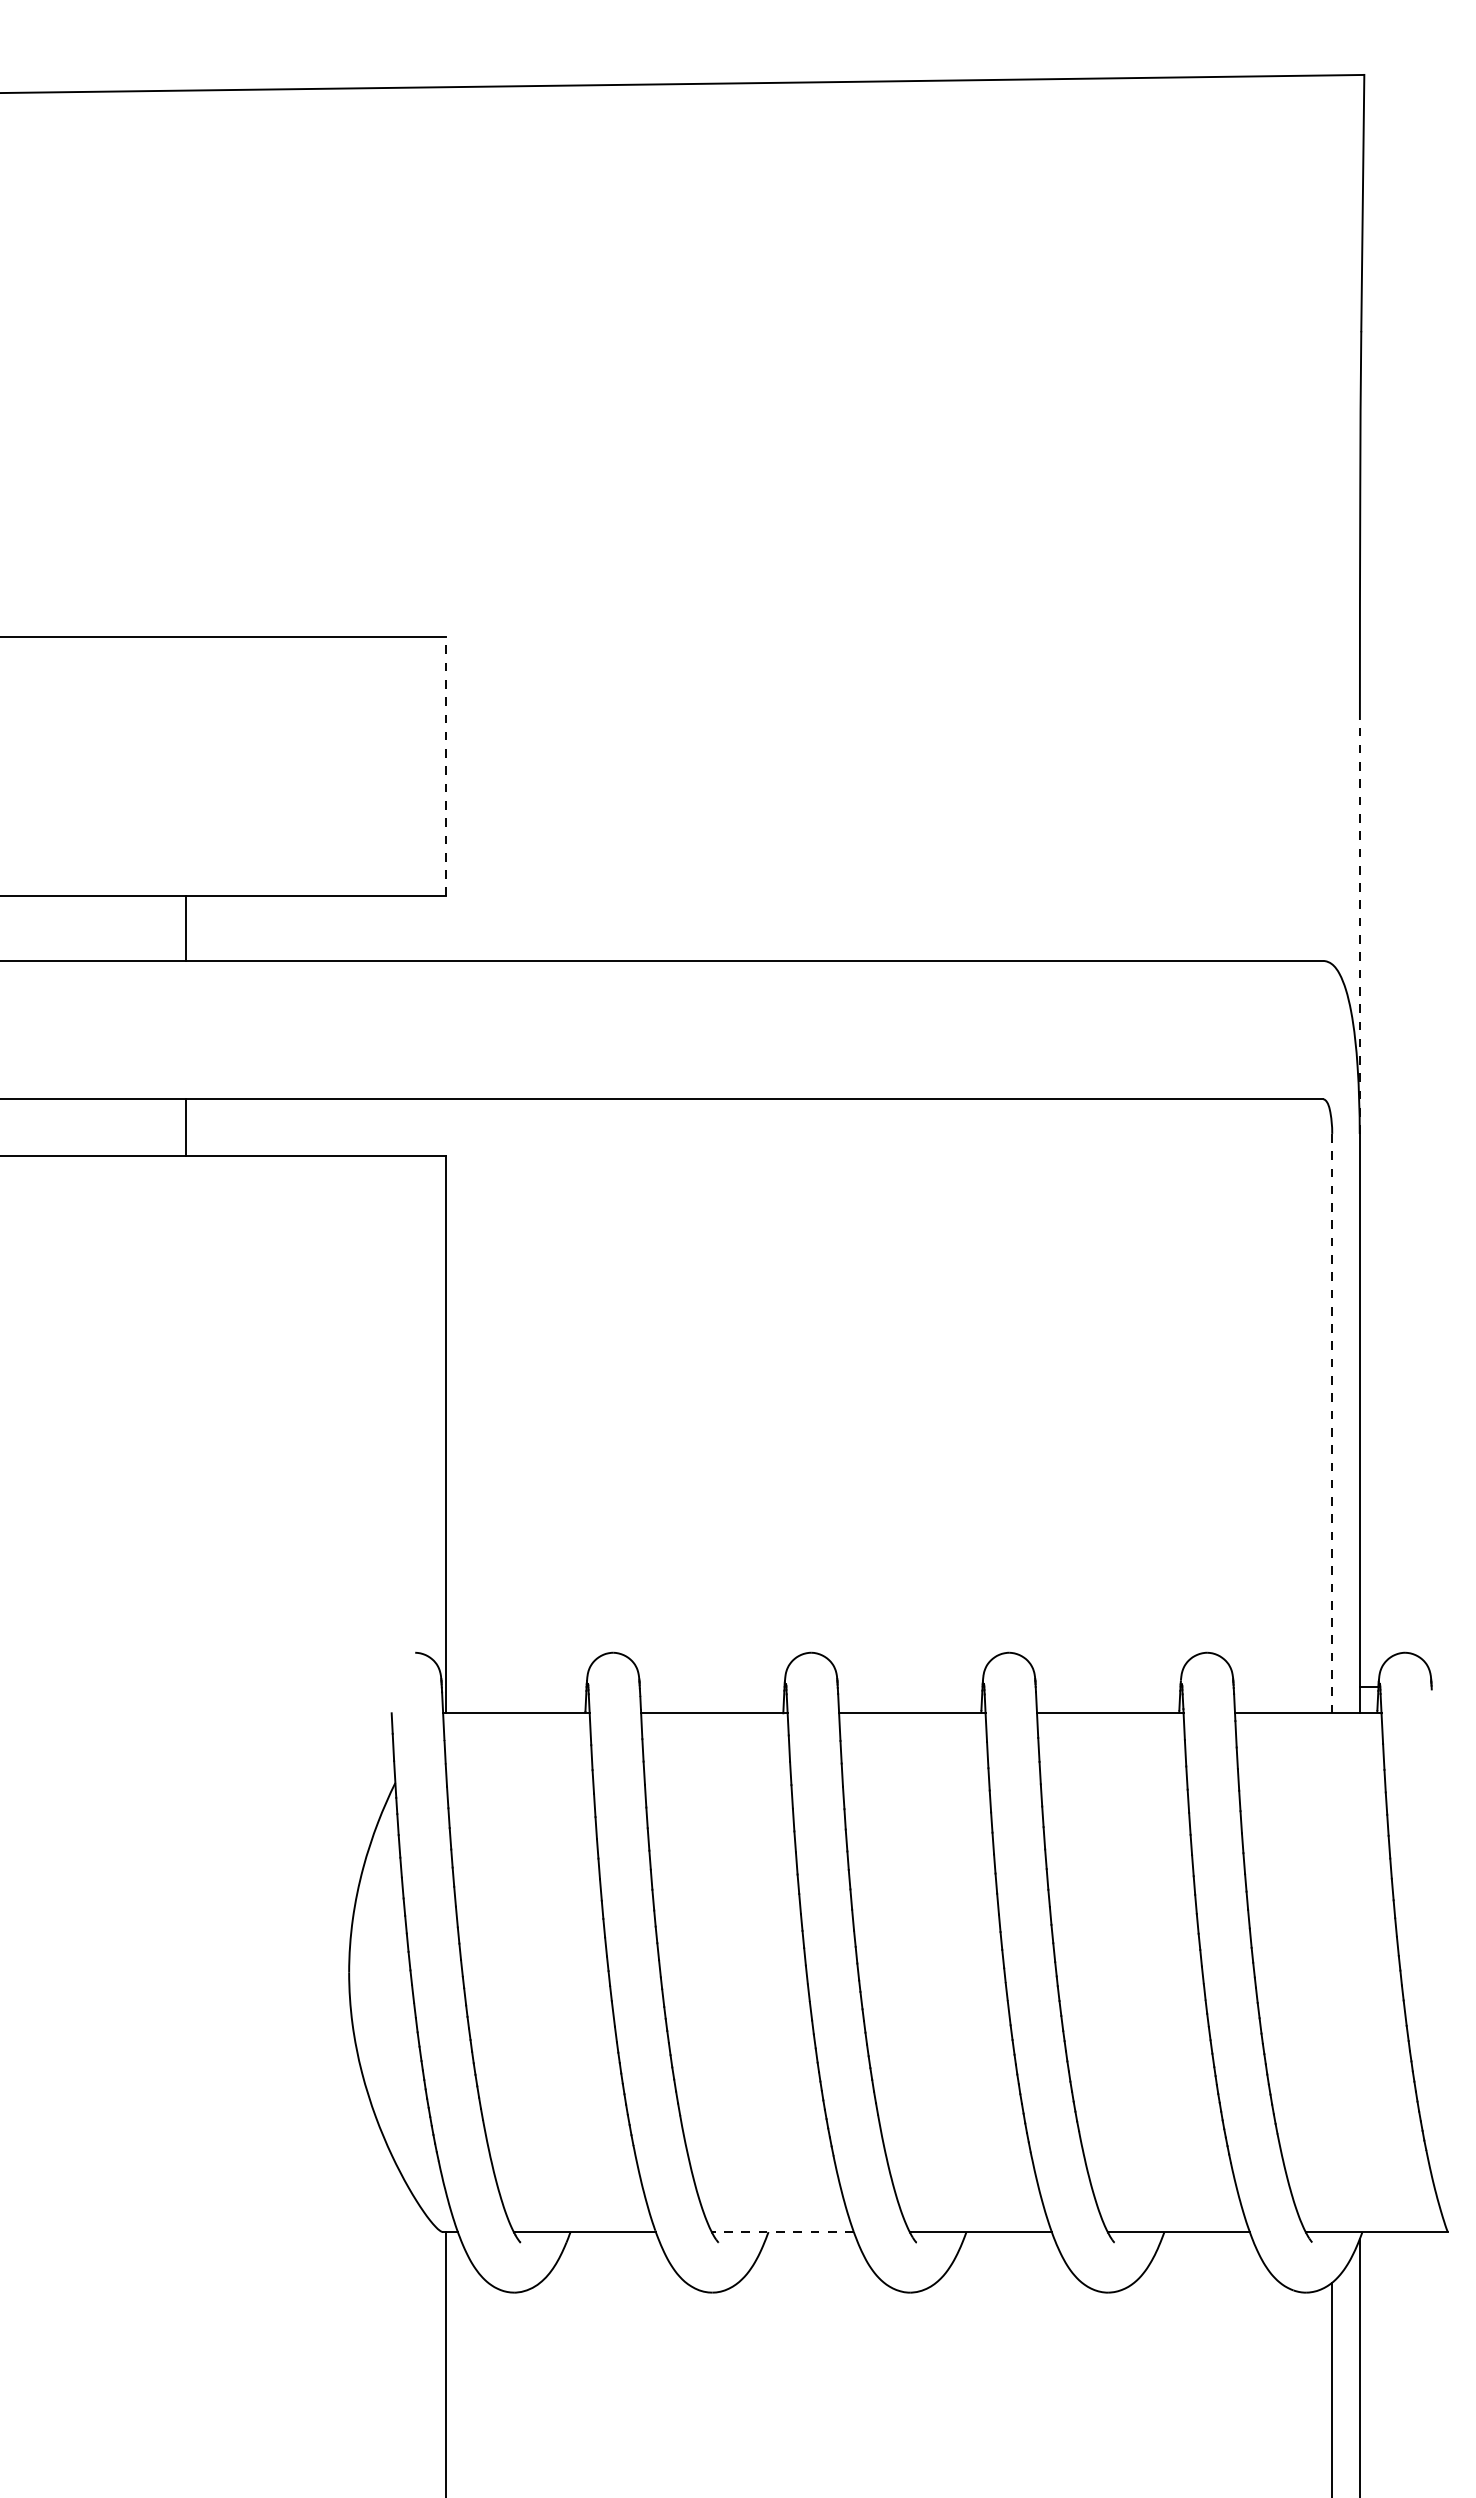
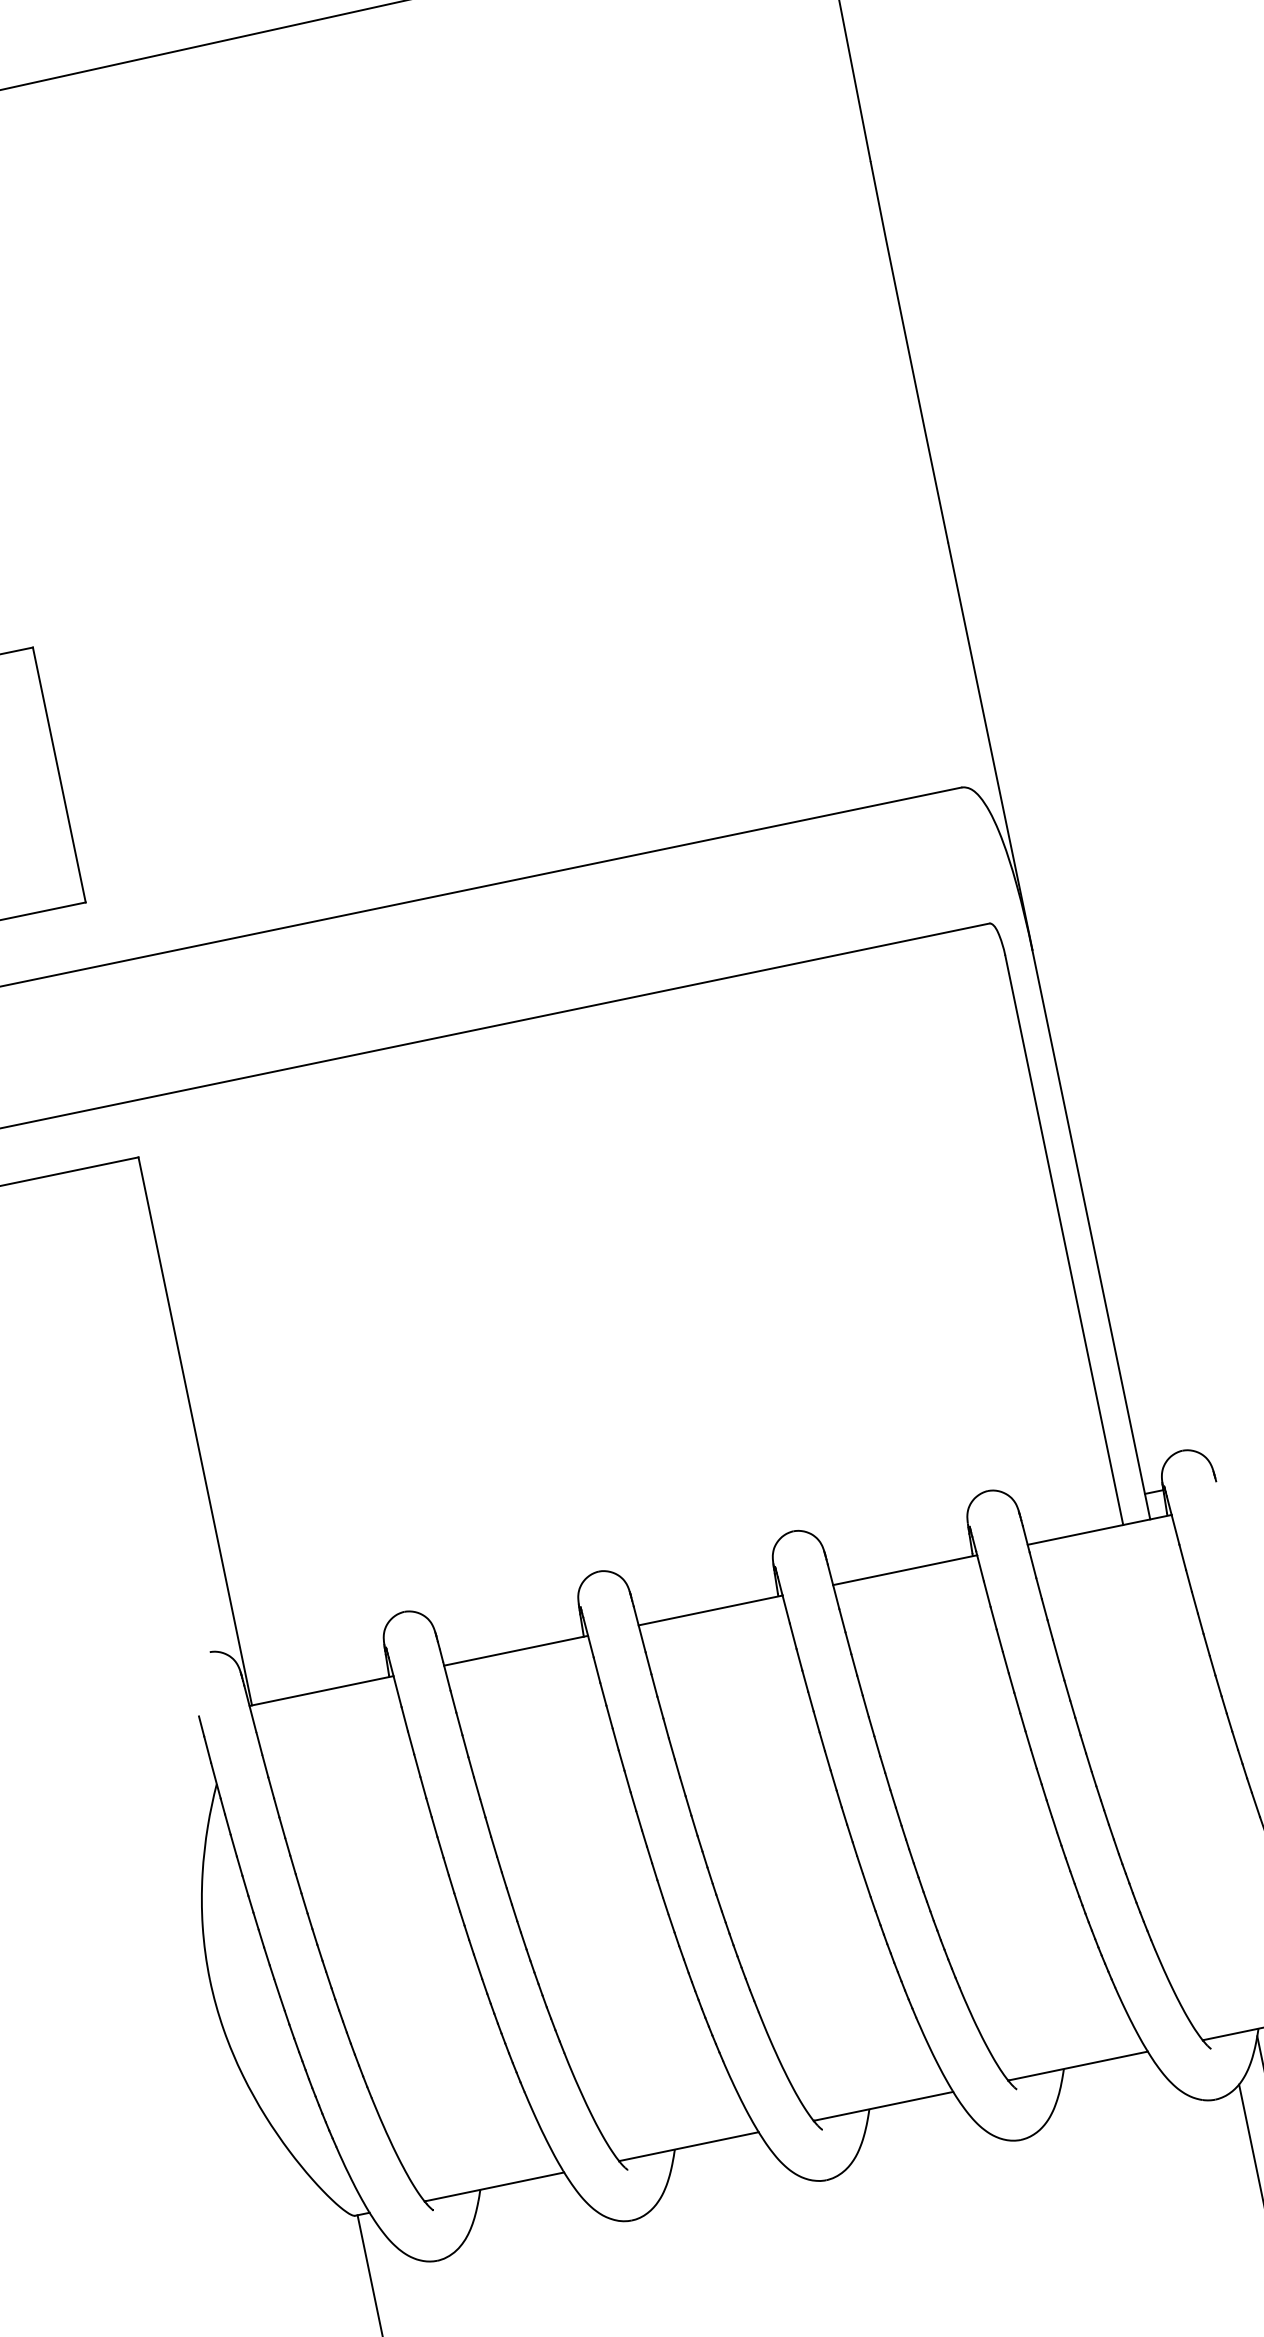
line: (445, 766) -> (59, 775), dashed -> solid
line: (1359, 926) -> (989, 746), dashed -> solid
line: (1332, 1423) -> (1064, 1240), dashed -> solid
line: (782, 2232) -> (688, 2147), dashed -> solid

